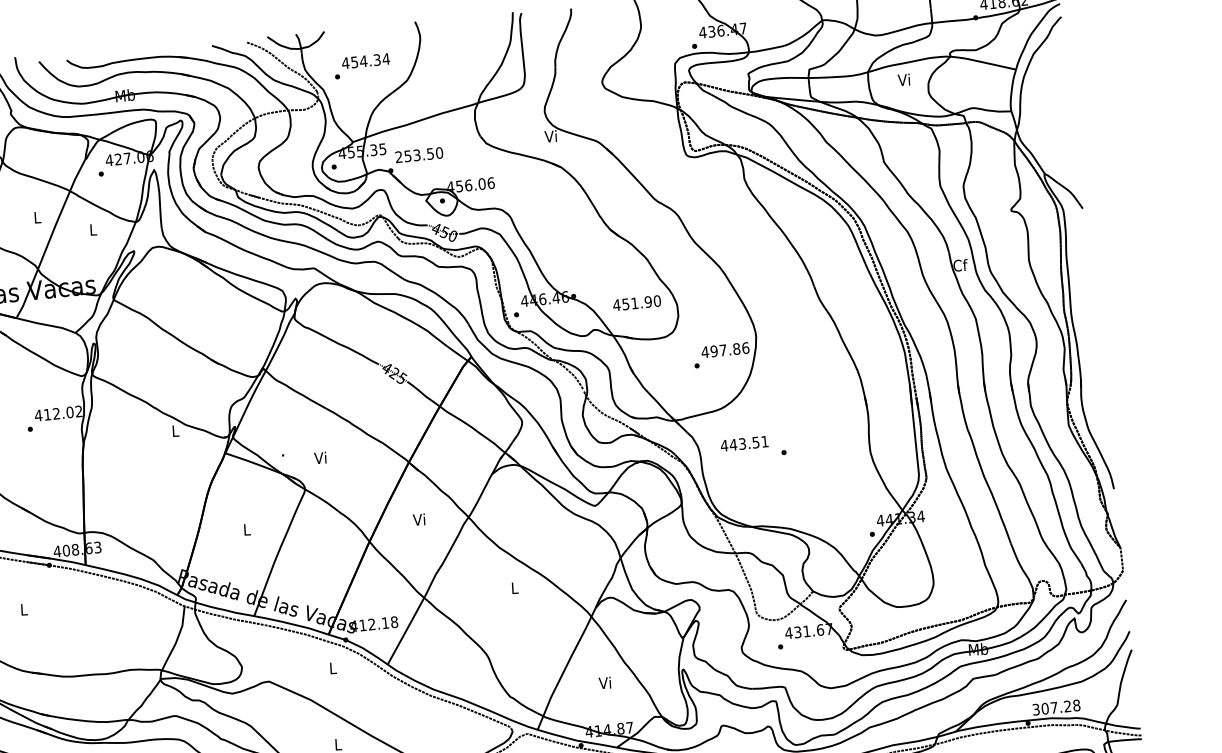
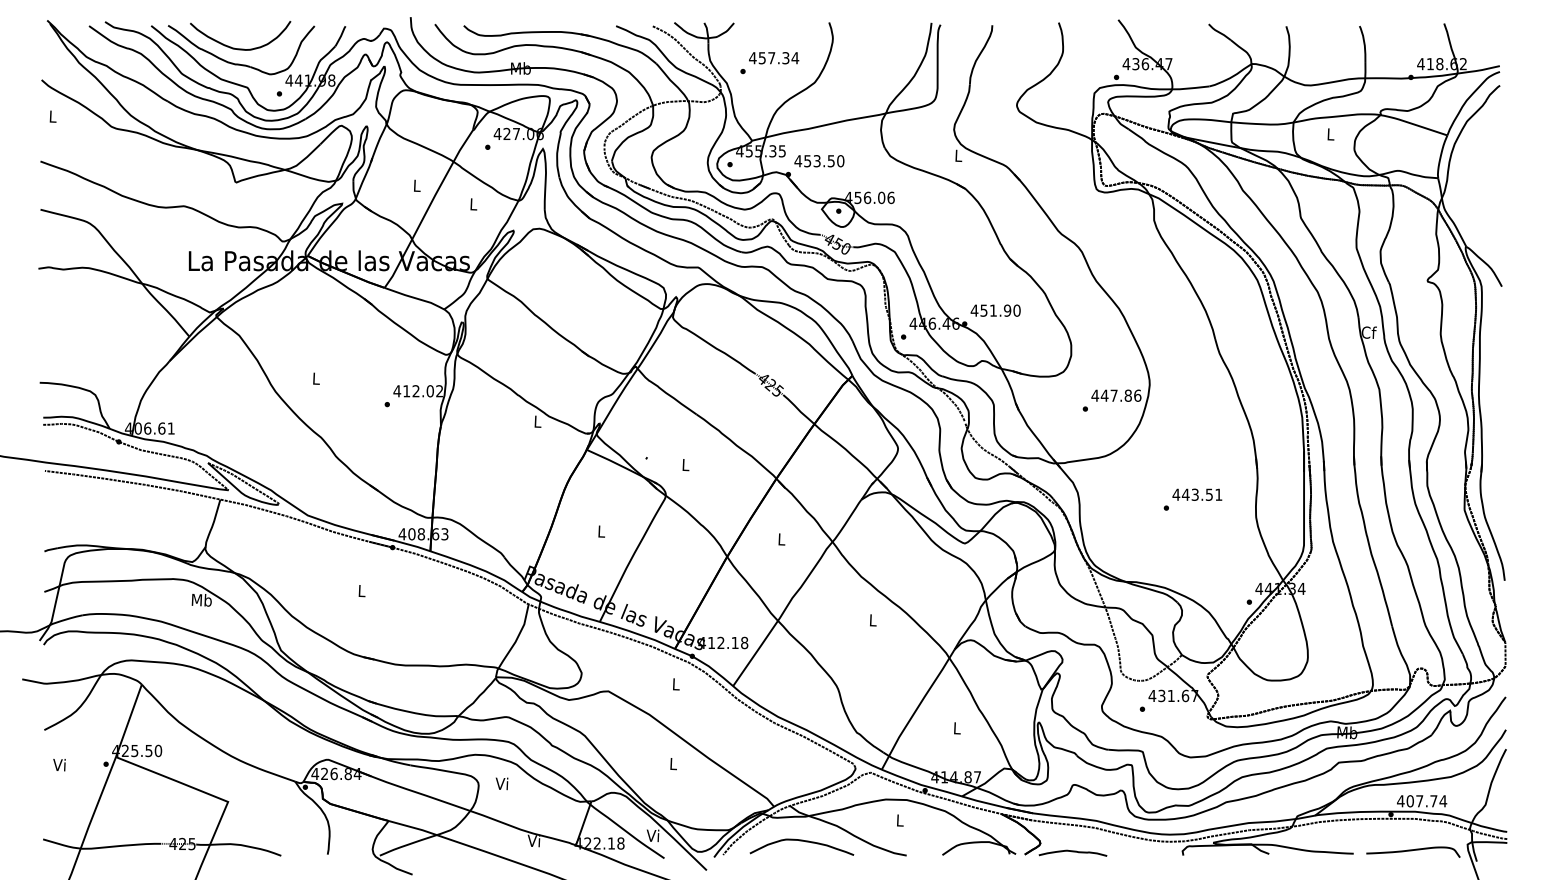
text: (363, 61) -> (771, 58), 454.34 -> 457.34
text: (904, 80) -> (1330, 134), Vi -> L
text: (550, 136) -> (957, 155), Vi -> L
text: (399, 157) -> (798, 161), 253.50 -> 453.50
text: (636, 303) -> (995, 310), moved
text: (713, 351) -> (1104, 395), 497.86 -> 447.86
text: (744, 443) -> (1197, 494), moved
text: (320, 457) -> (685, 464), Vi -> L
text: (418, 519) -> (780, 539), Vi -> L
text: (605, 683) -> (956, 728), Vi -> L
text: (1056, 707) -> (1422, 801), 307.28 -> 407.74

